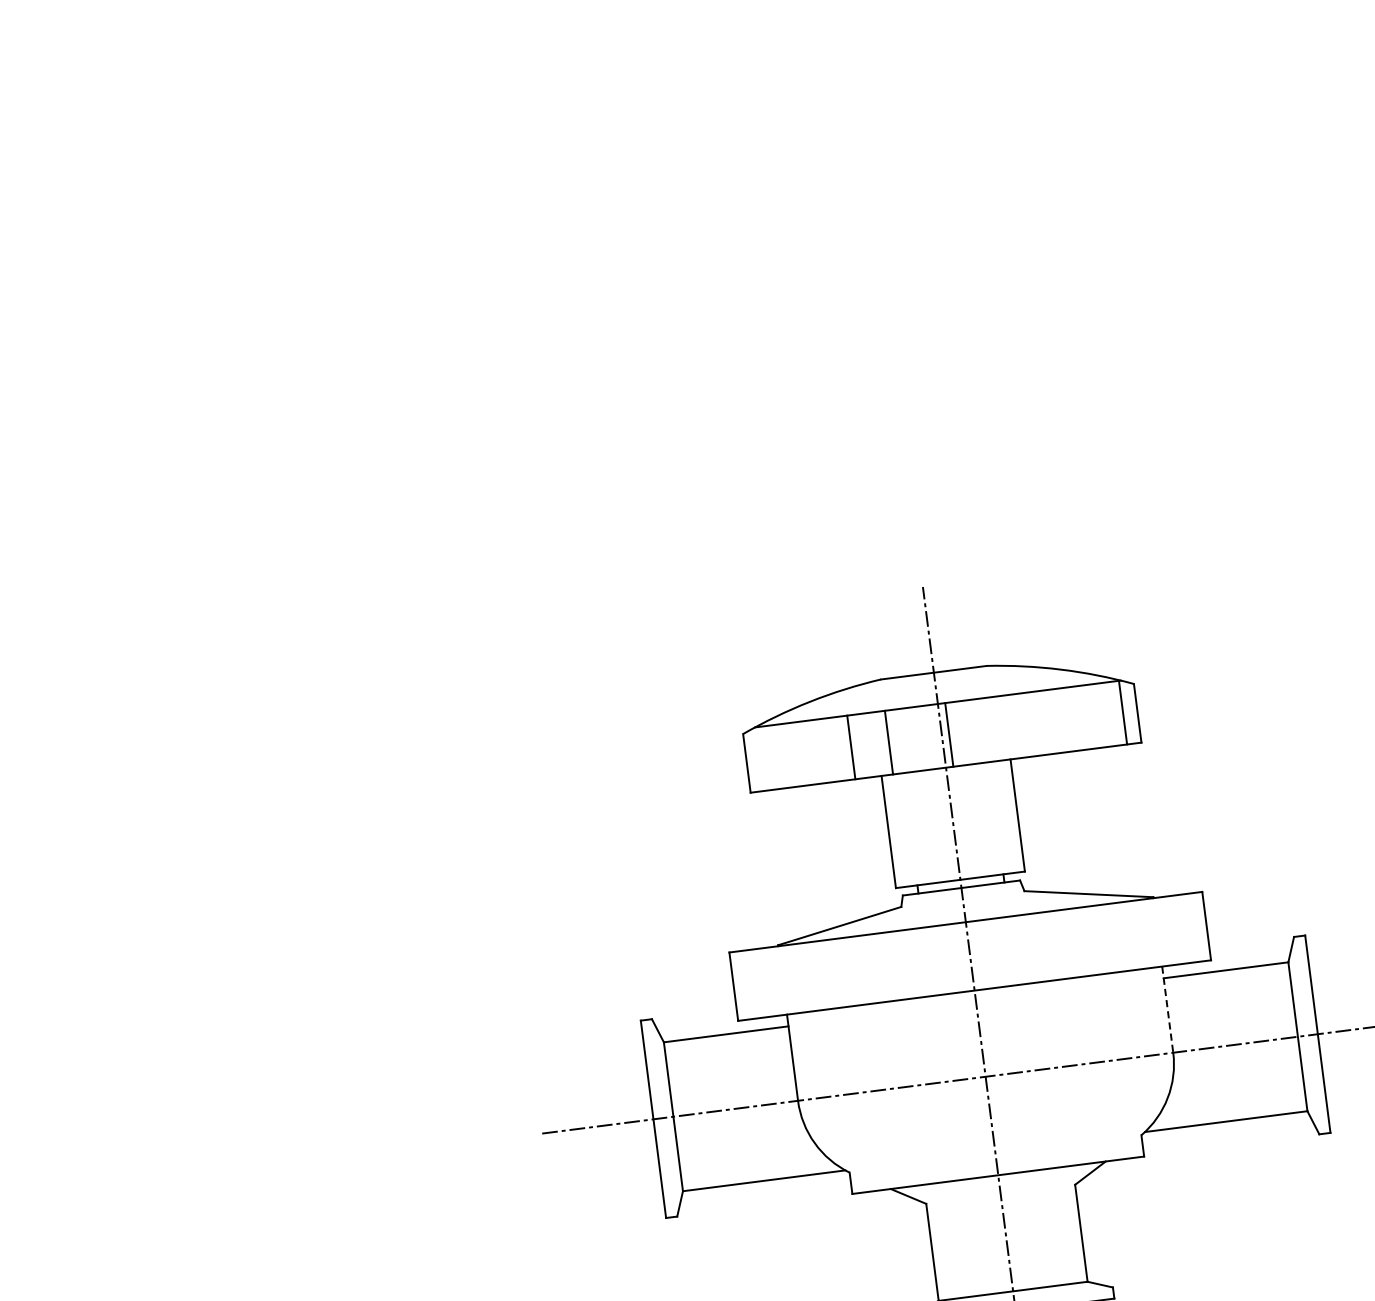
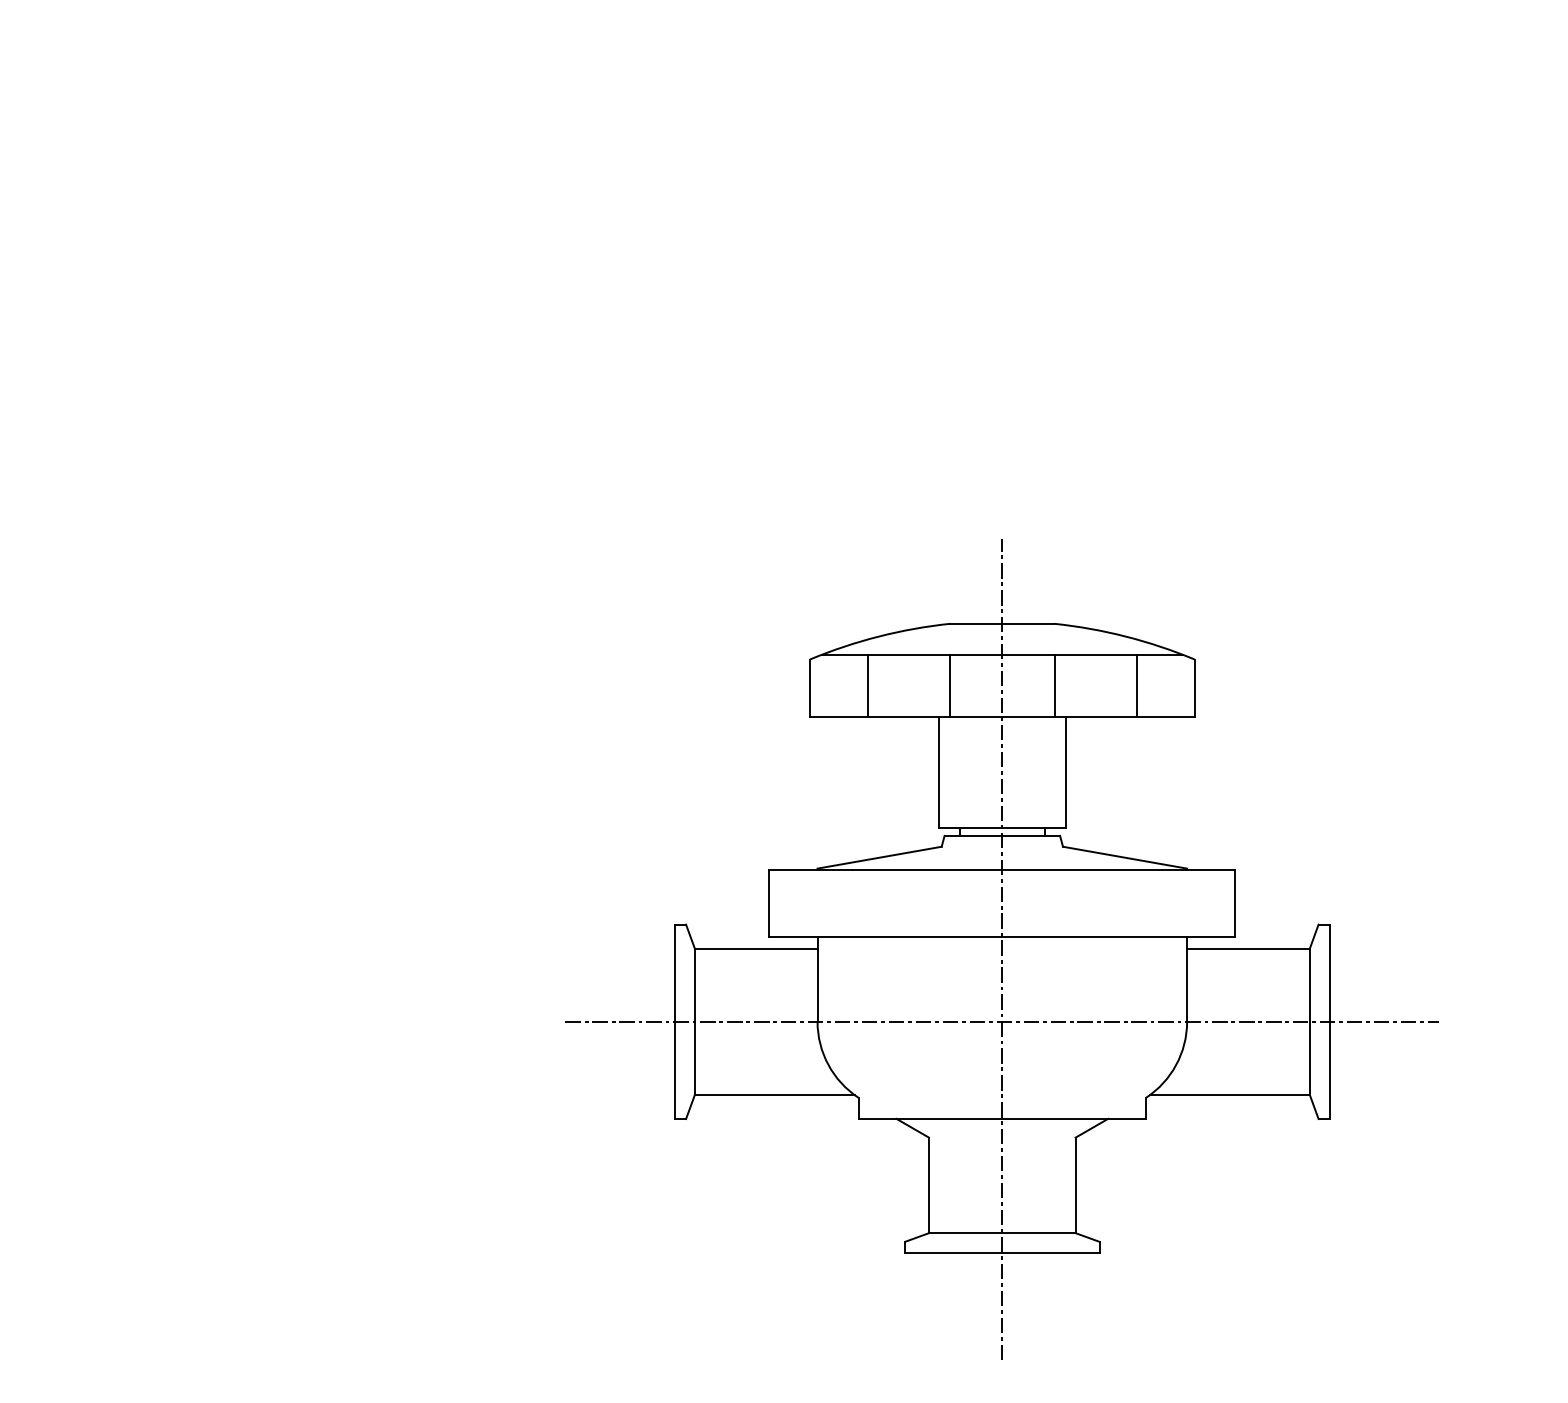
line: (1122, 712) -> (1136, 685), moved
line: (949, 734) -> (1054, 685), moved
line: (851, 746) -> (868, 685), moved
line: (1168, 1009) -> (1187, 979), dashed -> solid

